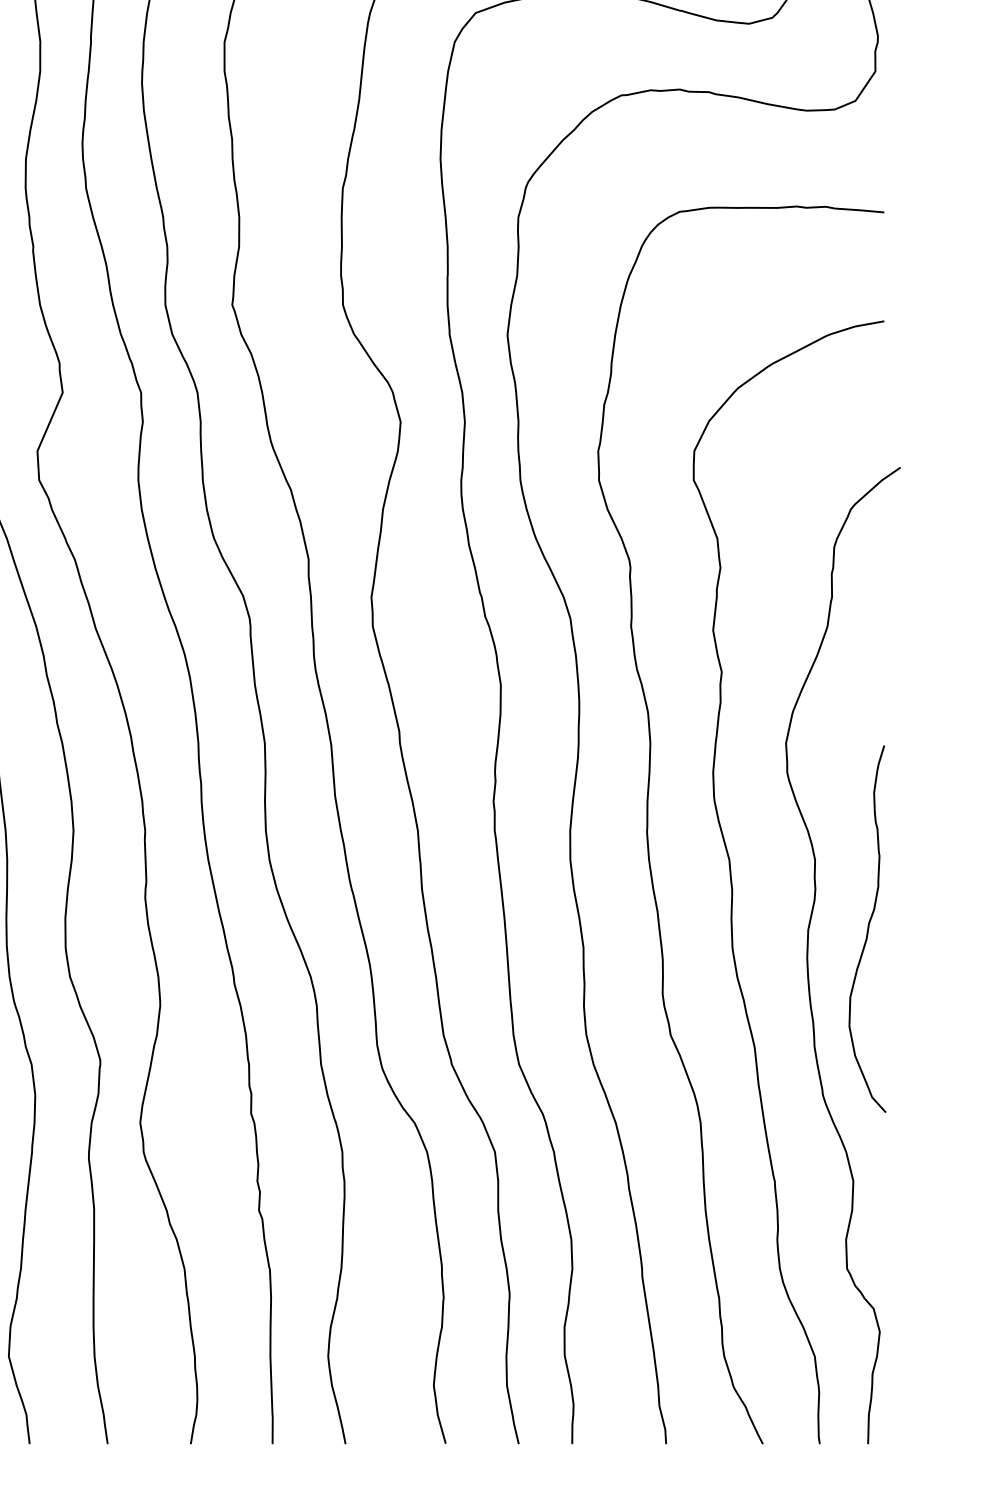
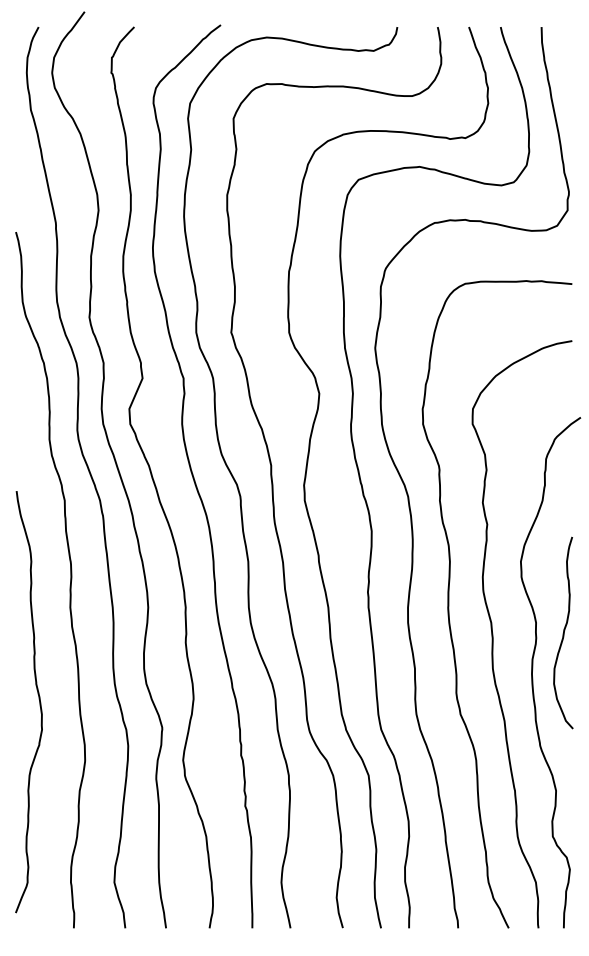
curve: (867, 928) -> (563, 632), moved

